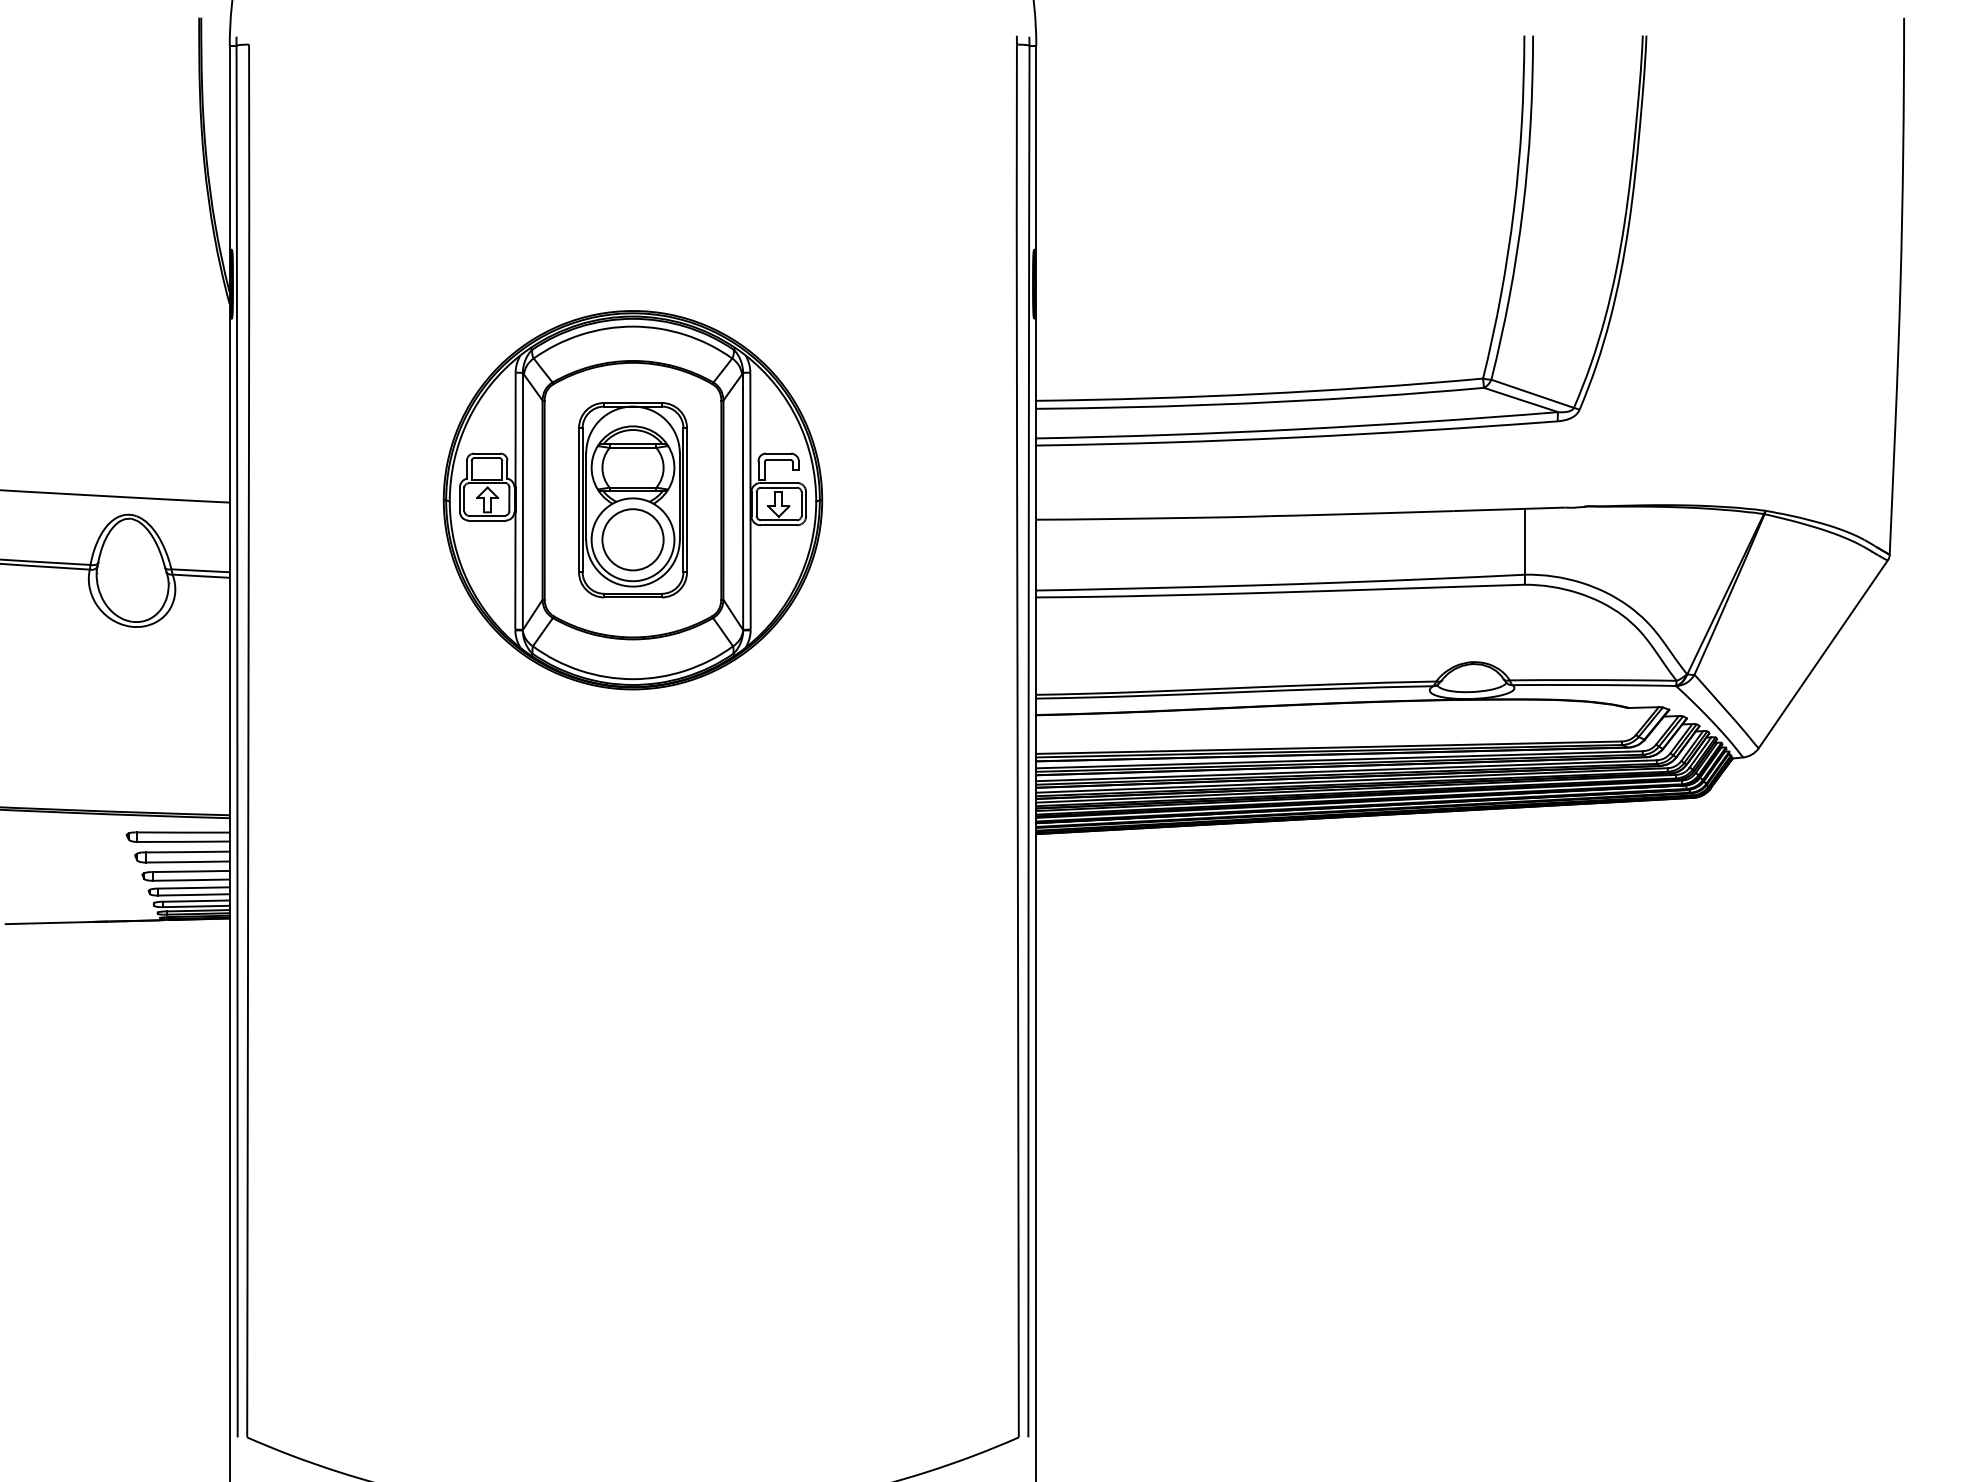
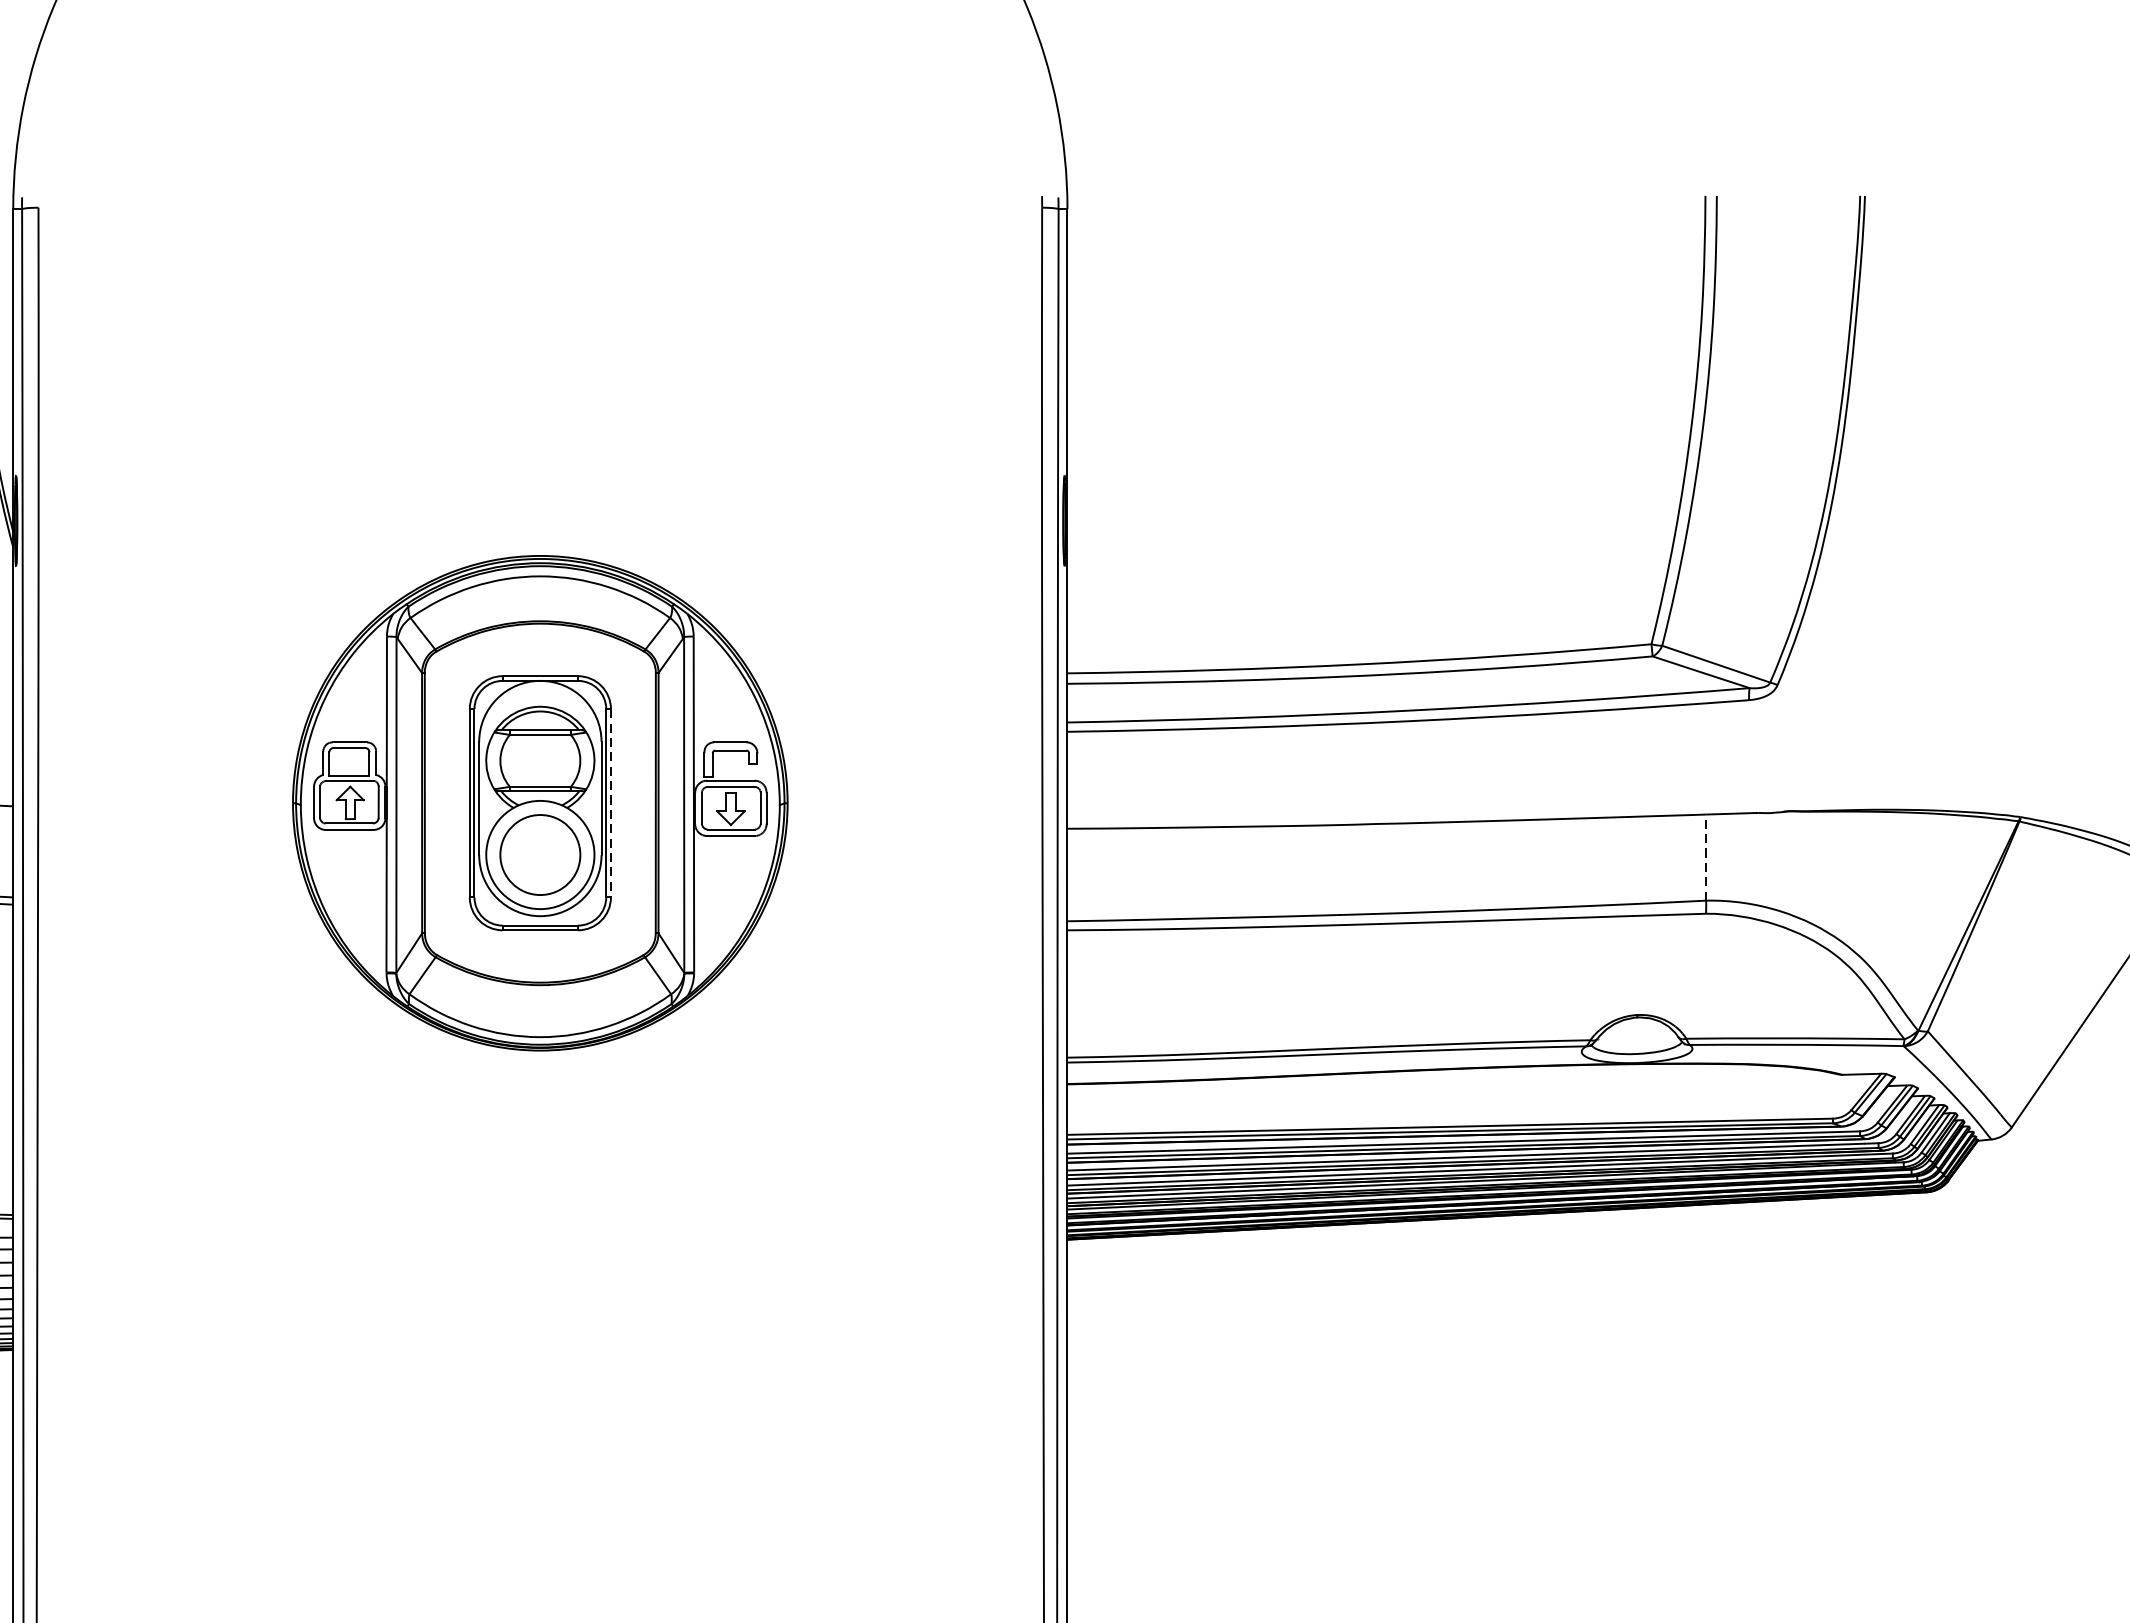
line: (687, 500) -> (611, 803), solid -> dashed
line: (1524, 541) -> (1705, 857), solid -> dashed

